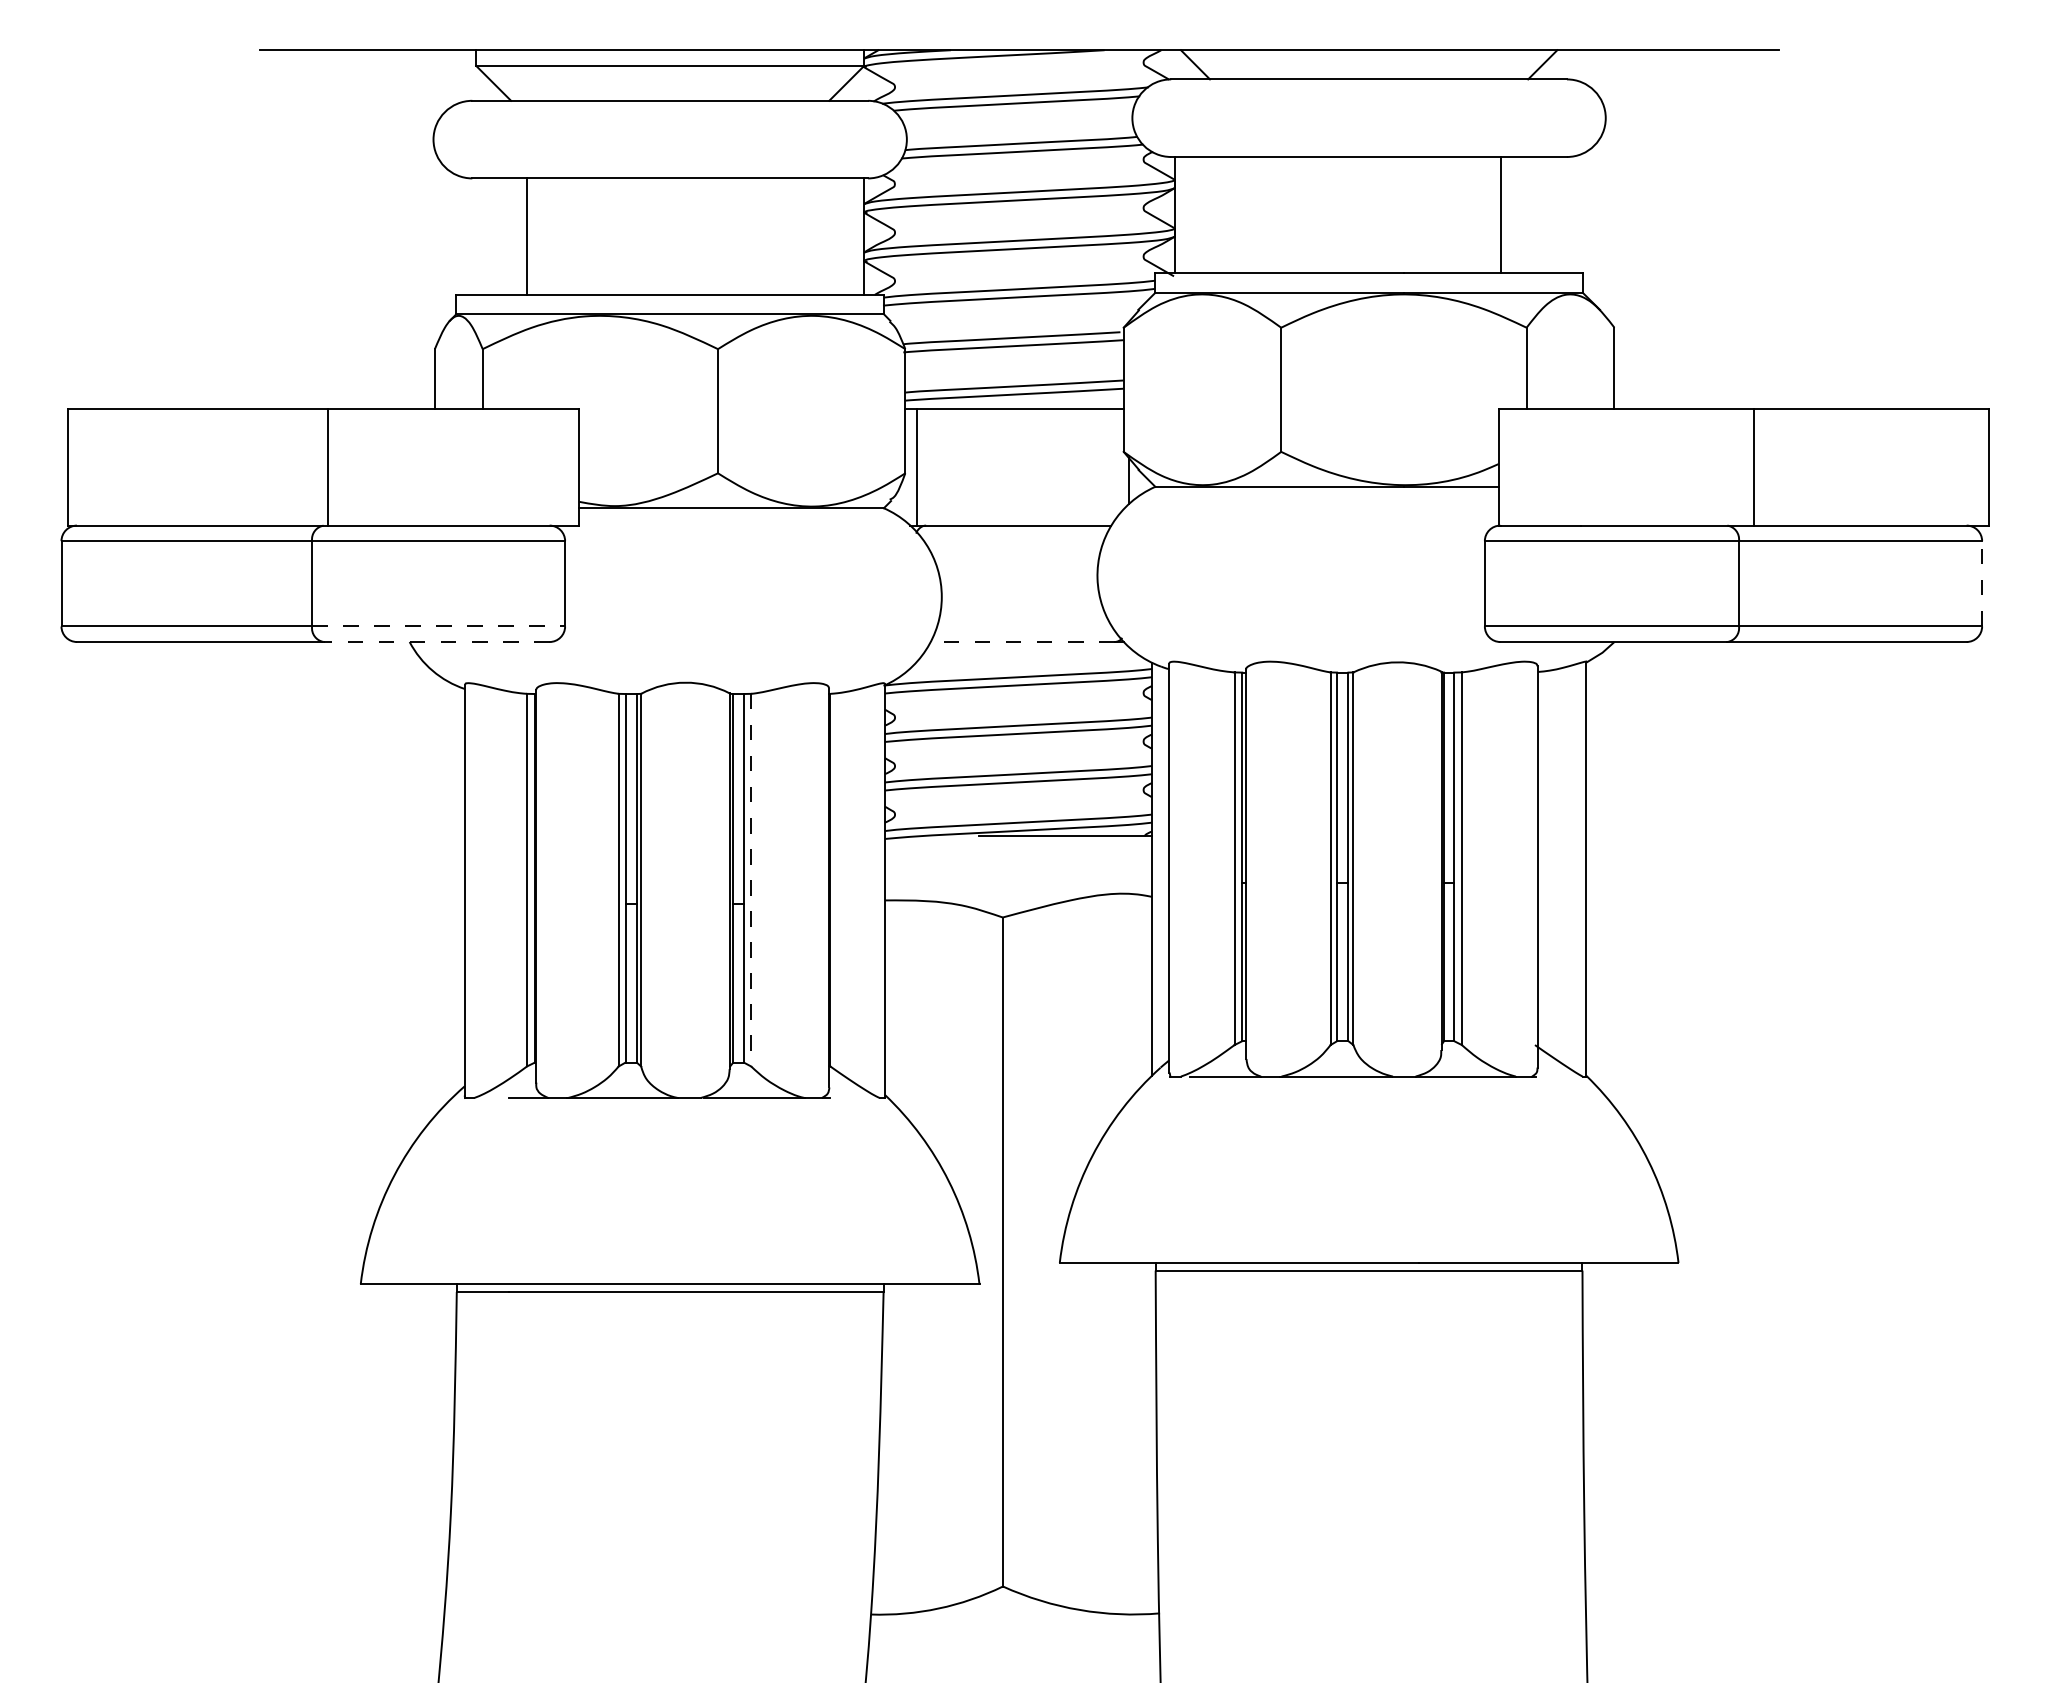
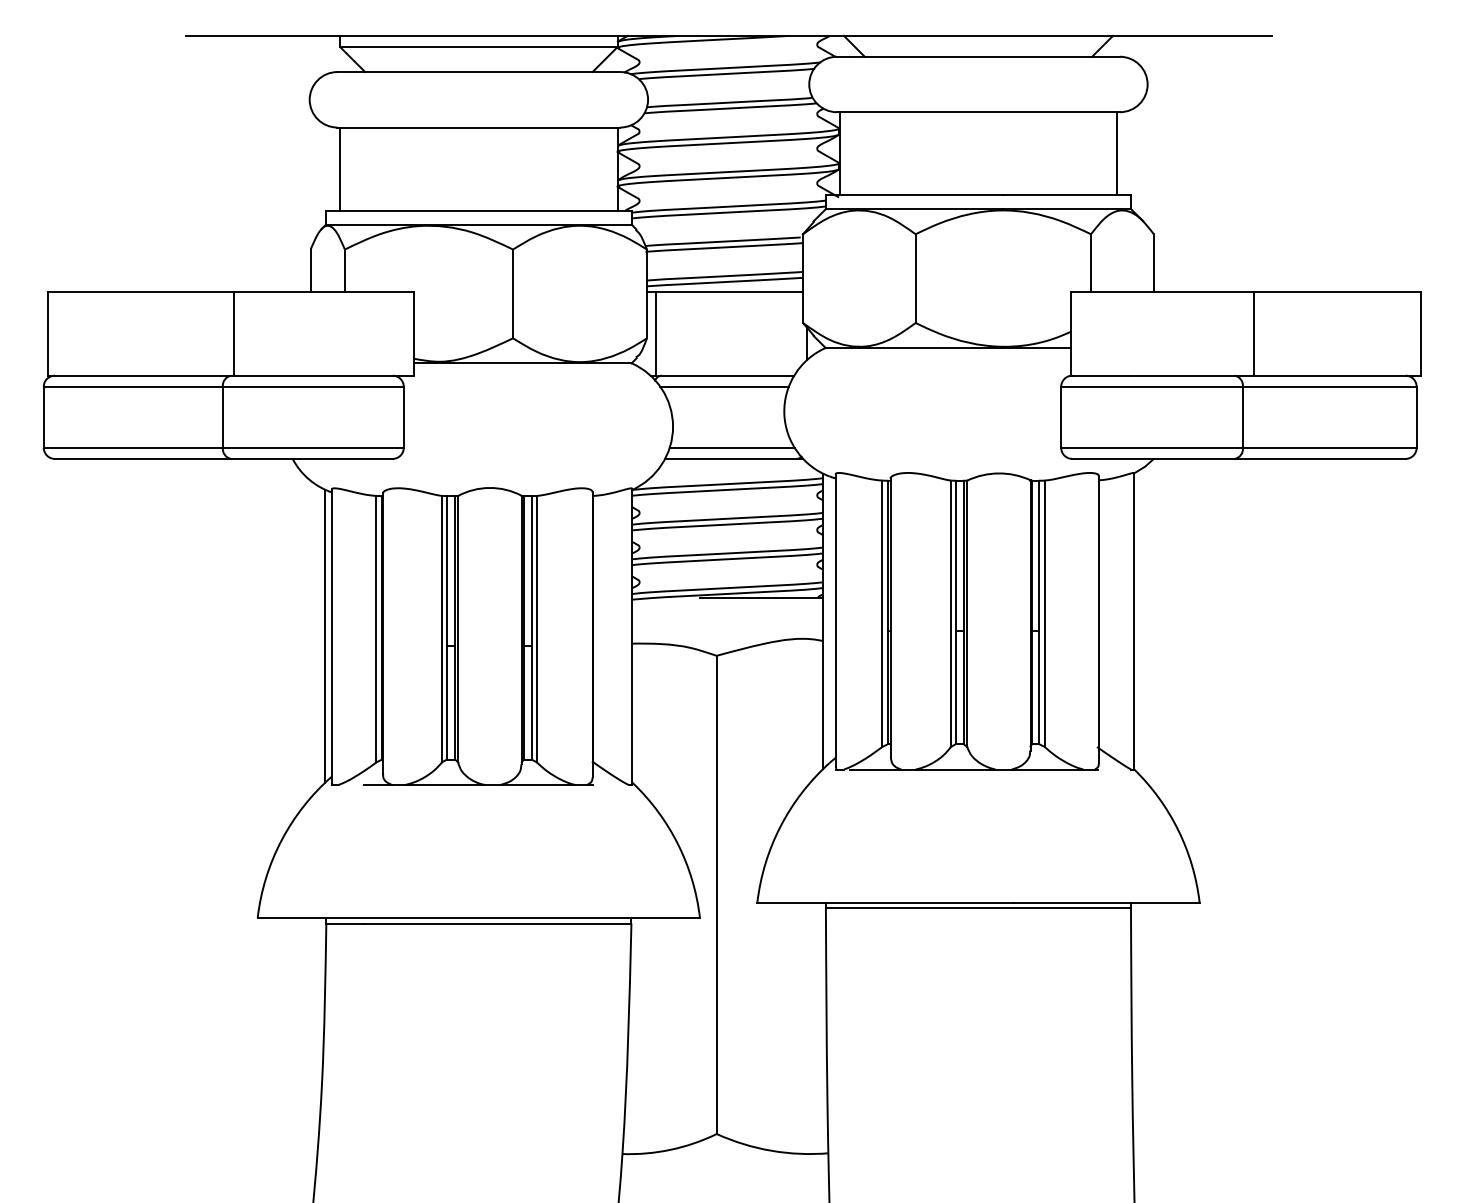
line: (1501, 215) -> (1117, 154), moved
line: (527, 236) -> (340, 169), moved
line: (1013, 541) -> (724, 387), added
line: (1982, 583) -> (1416, 417), dashed -> solid
line: (439, 626) -> (313, 447), dashed -> solid
line: (1024, 626) -> (732, 447), added
line: (436, 642) -> (311, 459), dashed -> solid
line: (1022, 642) -> (730, 459), dashed -> solid
line: (751, 880) -> (537, 629), dashed -> solid
line: (455, 889) -> (325, 635), added

